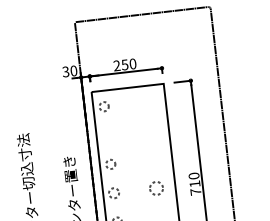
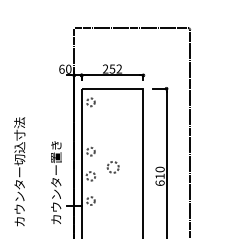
text: (133, 63) -> (119, 68), 250 -> 252
text: (65, 71) -> (61, 68), 30 -> 60
part: (155, 188) -> (112, 167), moved
text: (195, 191) -> (159, 182), 710 -> 610

